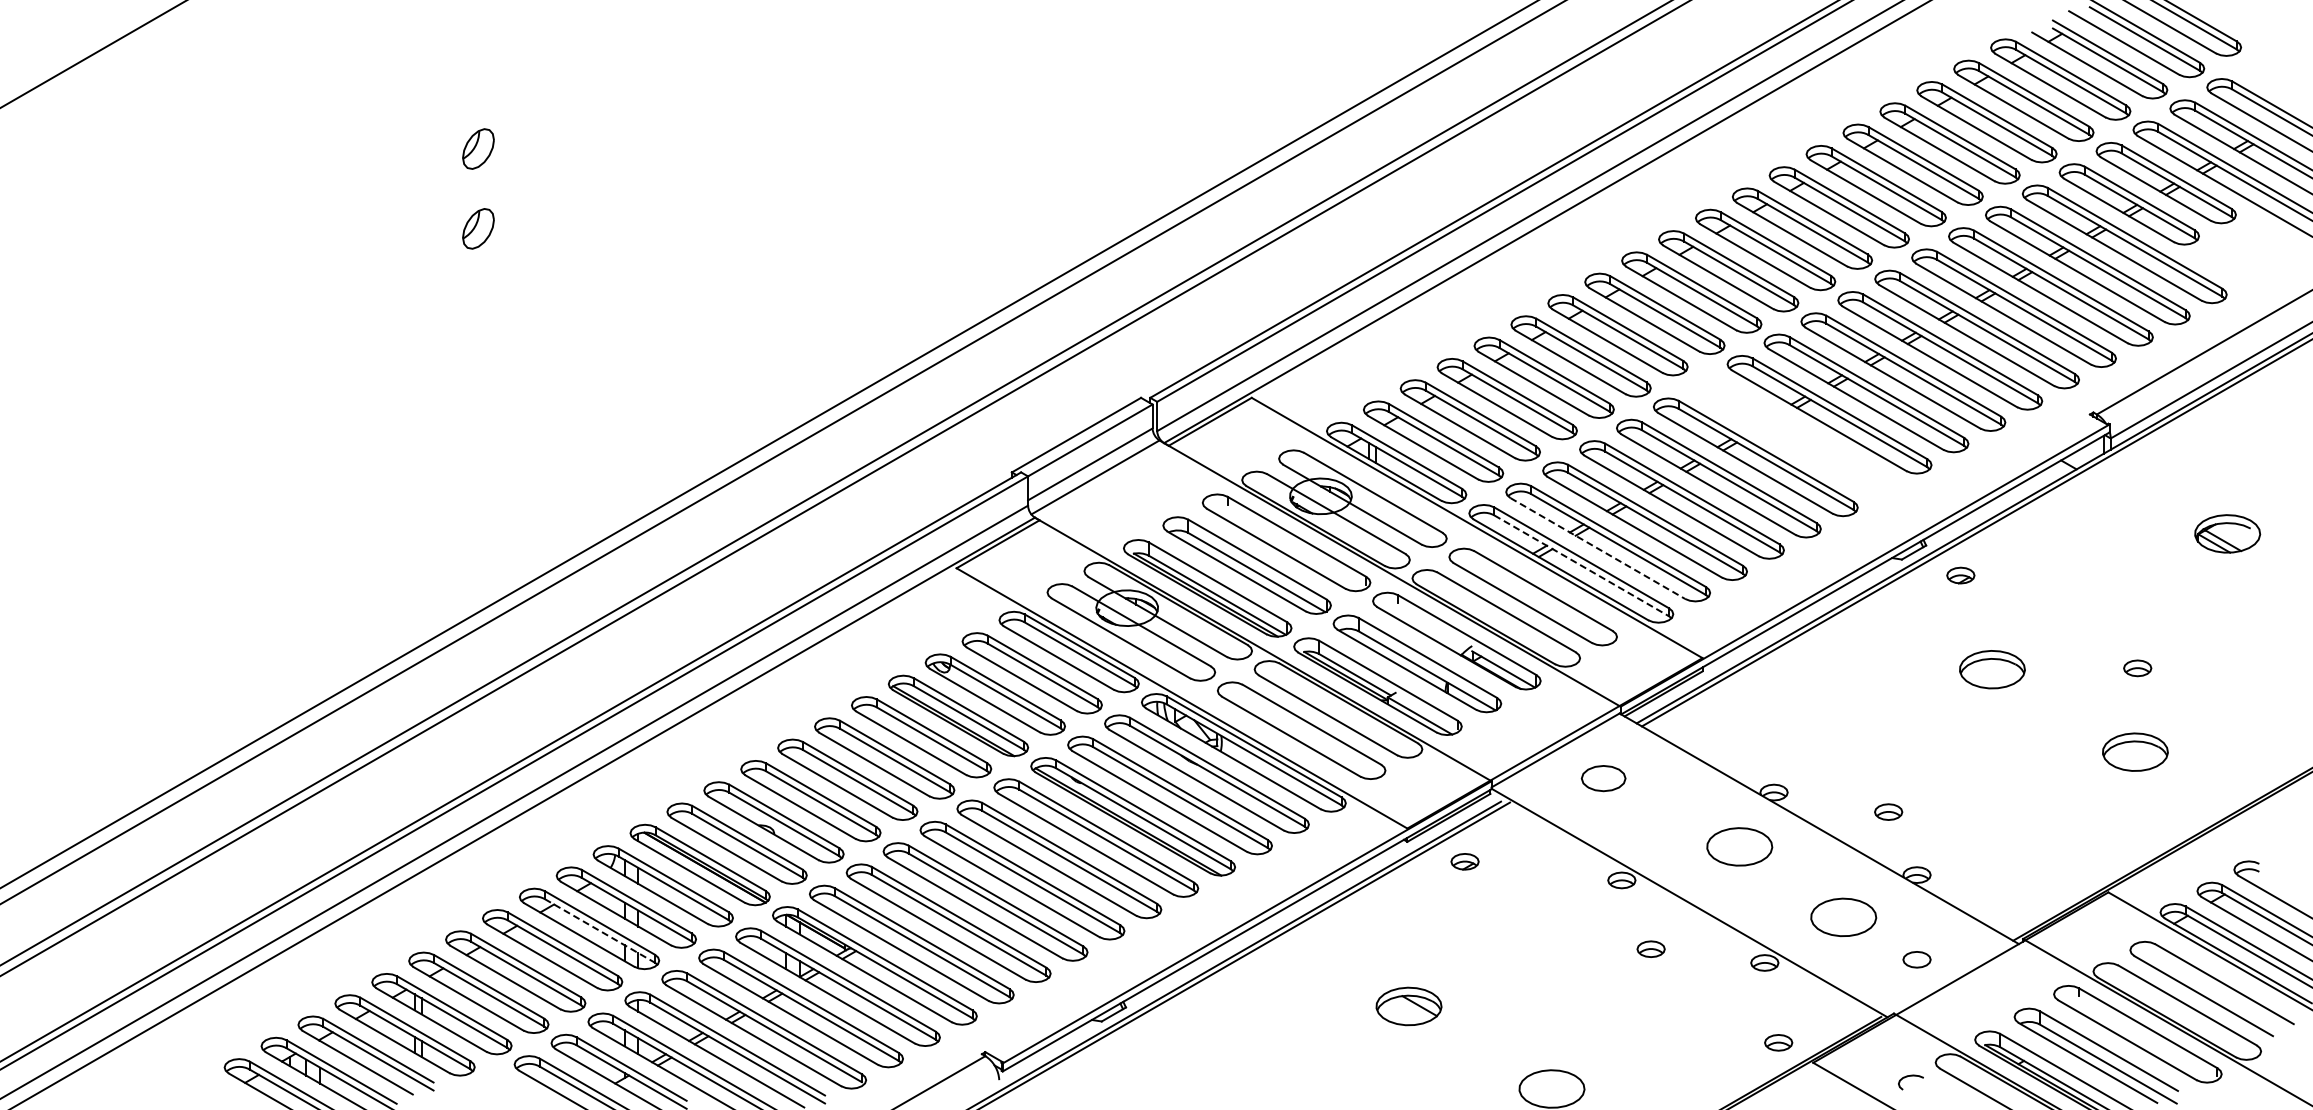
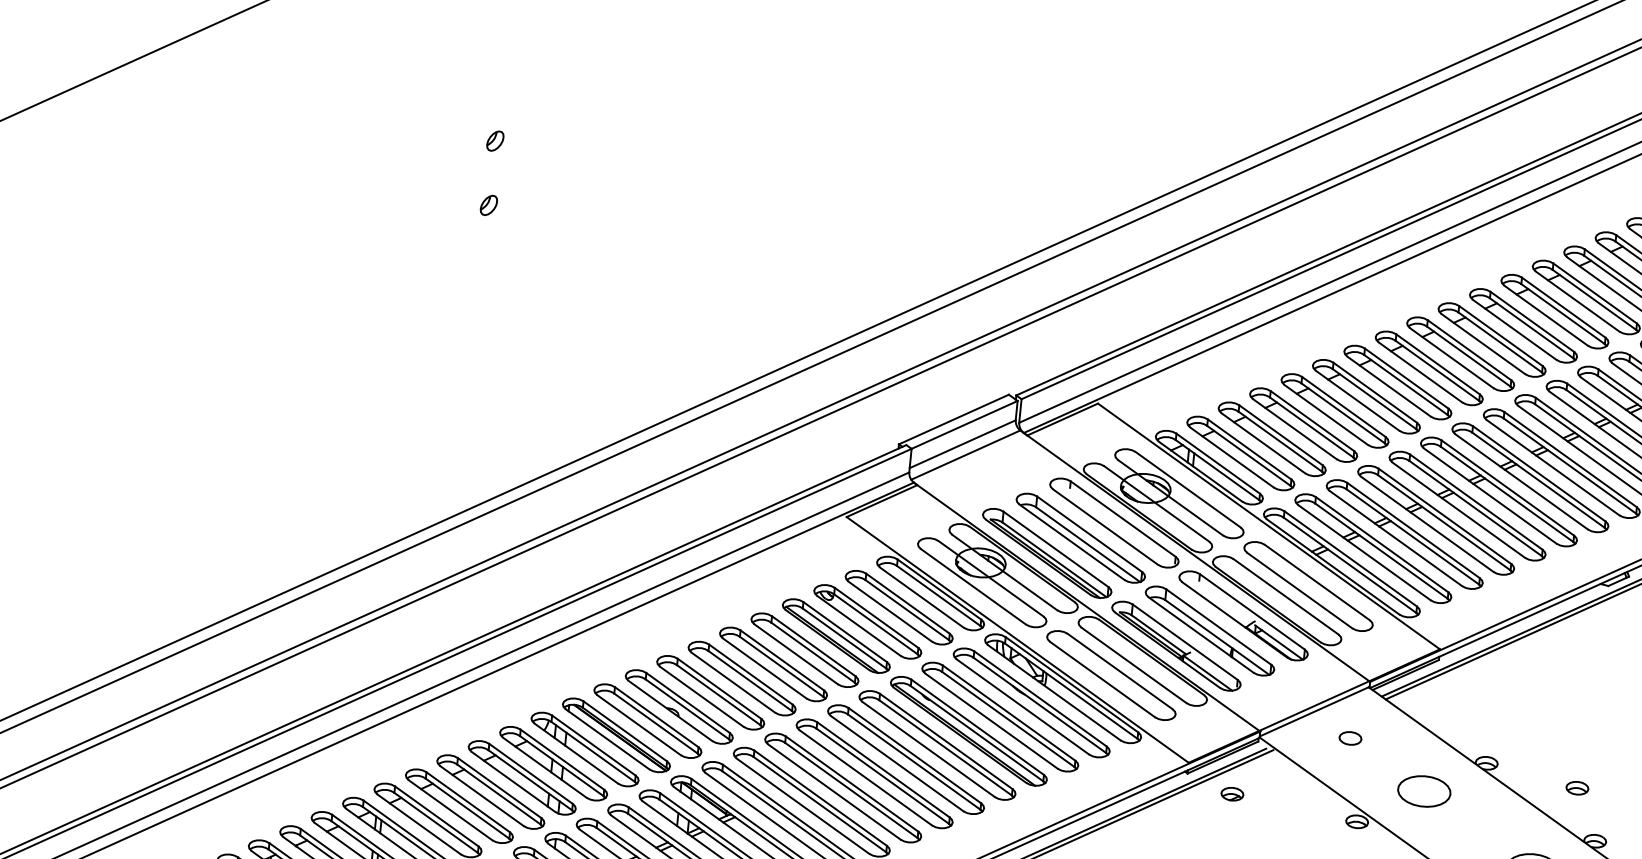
part: (477, 148) -> (494, 140), size x0.62
part: (477, 228) -> (488, 205), size x0.62
part: (1792, 435) -> (1530, 477), added
line: (1597, 548) -> (1364, 552), dashed -> solid
line: (1581, 565) -> (1349, 565), dashed -> solid
part: (1602, 778) -> (1349, 738), size x0.62
part: (1739, 846) -> (1424, 791), moved
line: (599, 930) -> (530, 779), dashed -> solid

